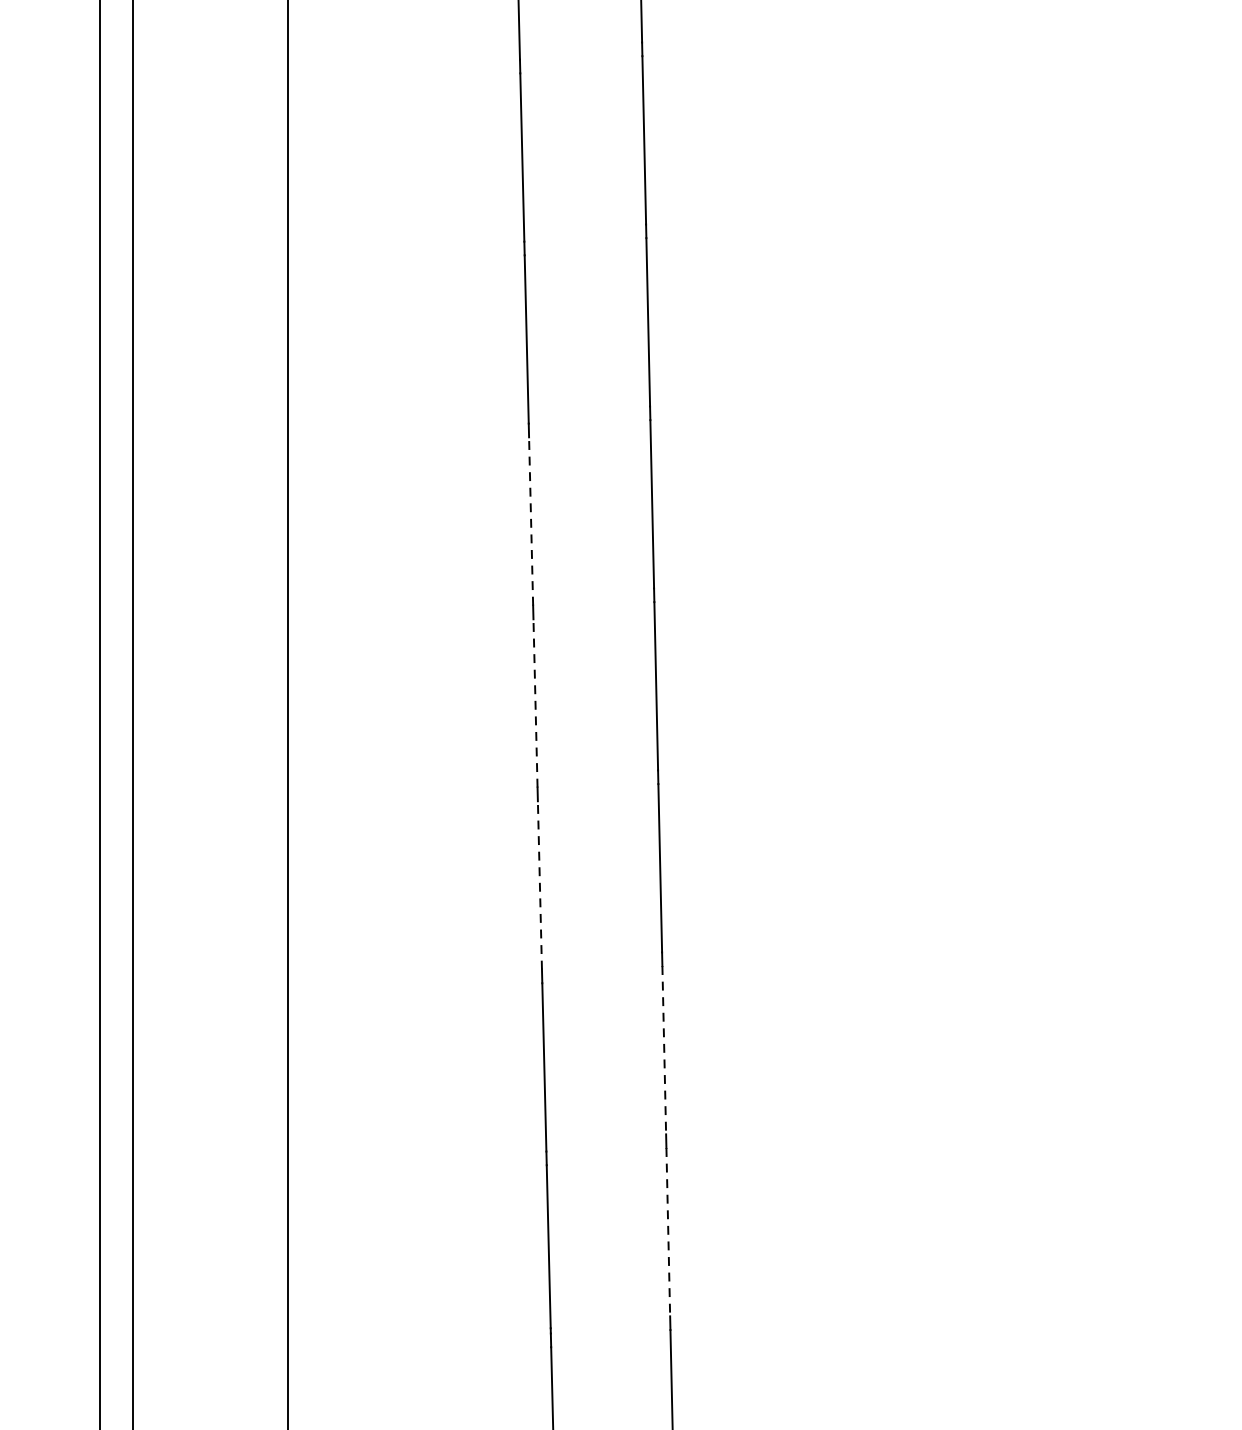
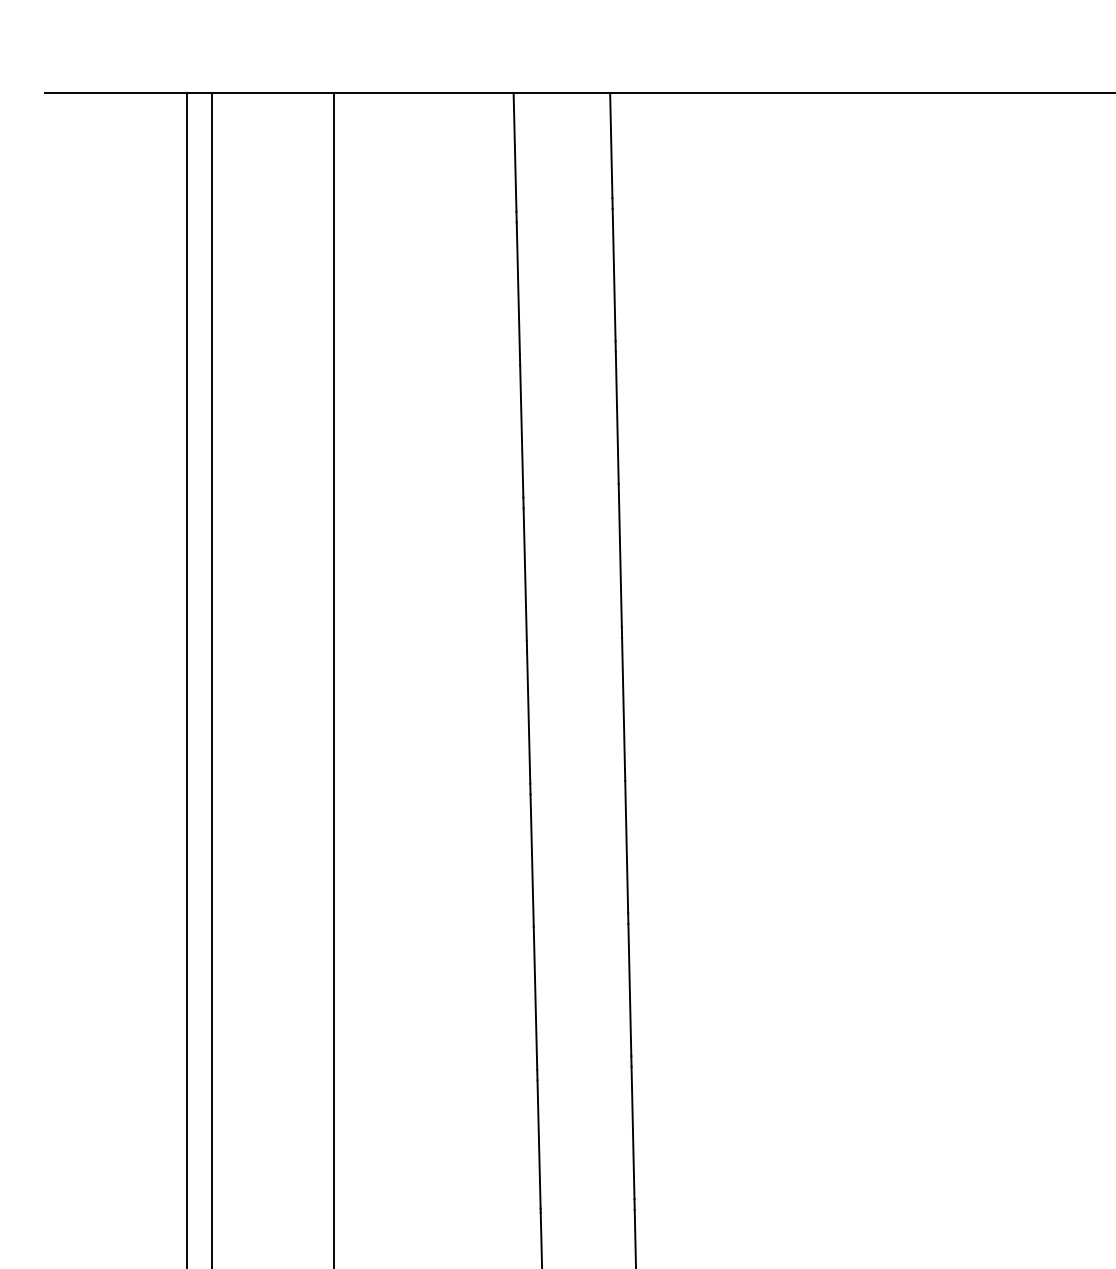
line: (531, 521) -> (525, 574), dashed -> solid
line: (535, 703) -> (528, 717), dashed -> solid
line: (540, 885) -> (532, 860), dashed -> solid
line: (663, 1050) -> (629, 990), dashed -> solid
line: (668, 1232) -> (633, 1133), dashed -> solid

